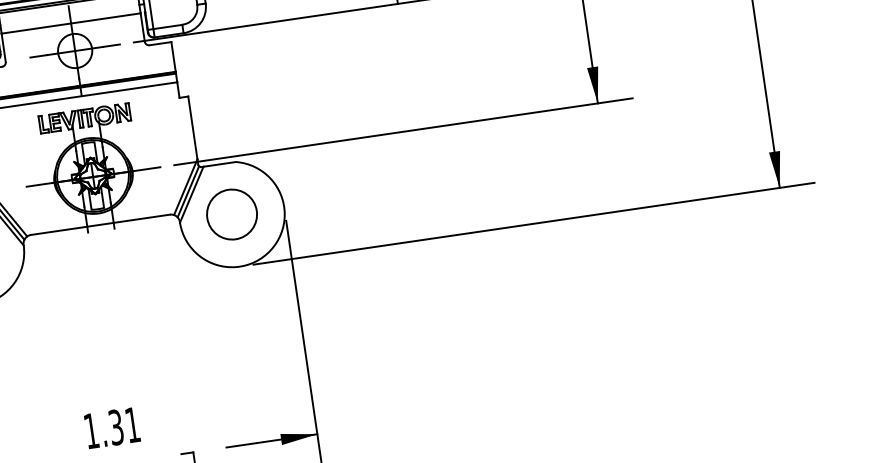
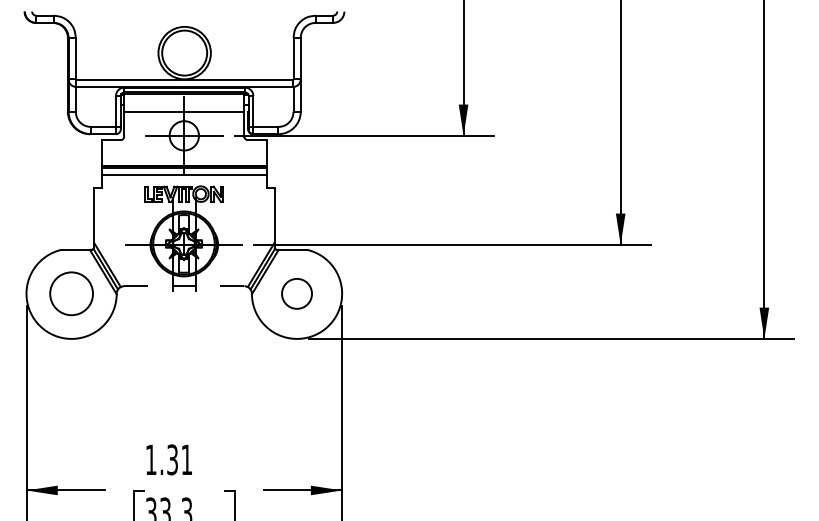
circle: (231, 214) -> (296, 293), size x0.7
line: (100, 225) -> (184, 286), solid -> dashed

